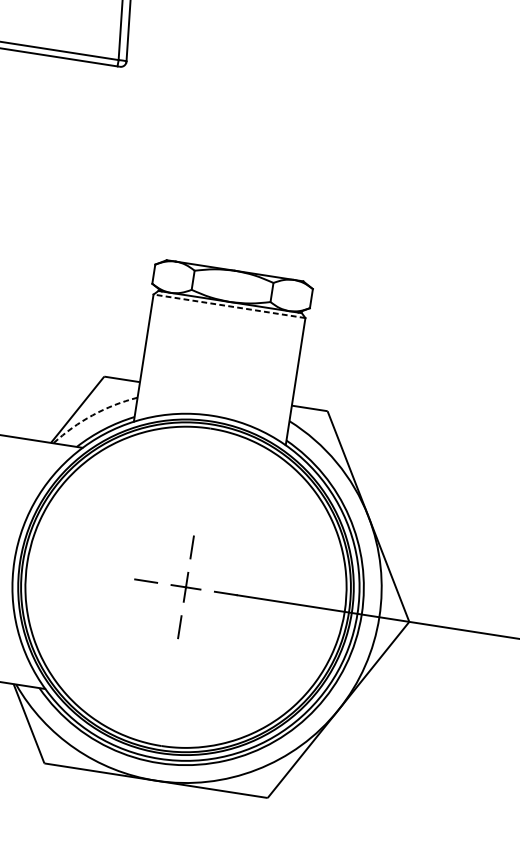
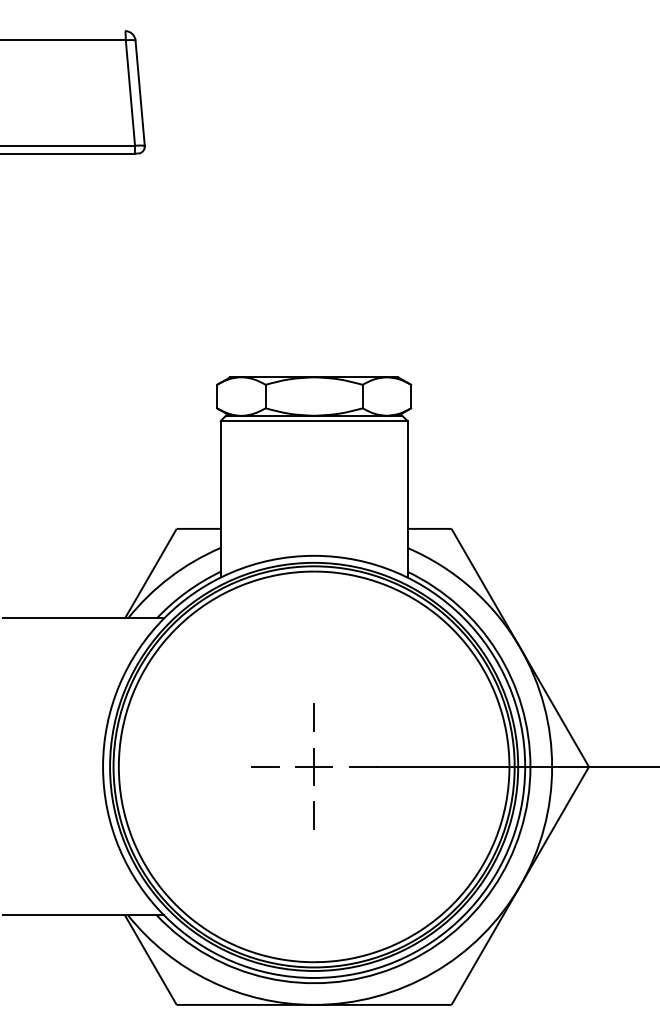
line: (228, 306) -> (313, 421), dashed -> solid
arc: (92, 415) -> (169, 577), dashed -> solid

